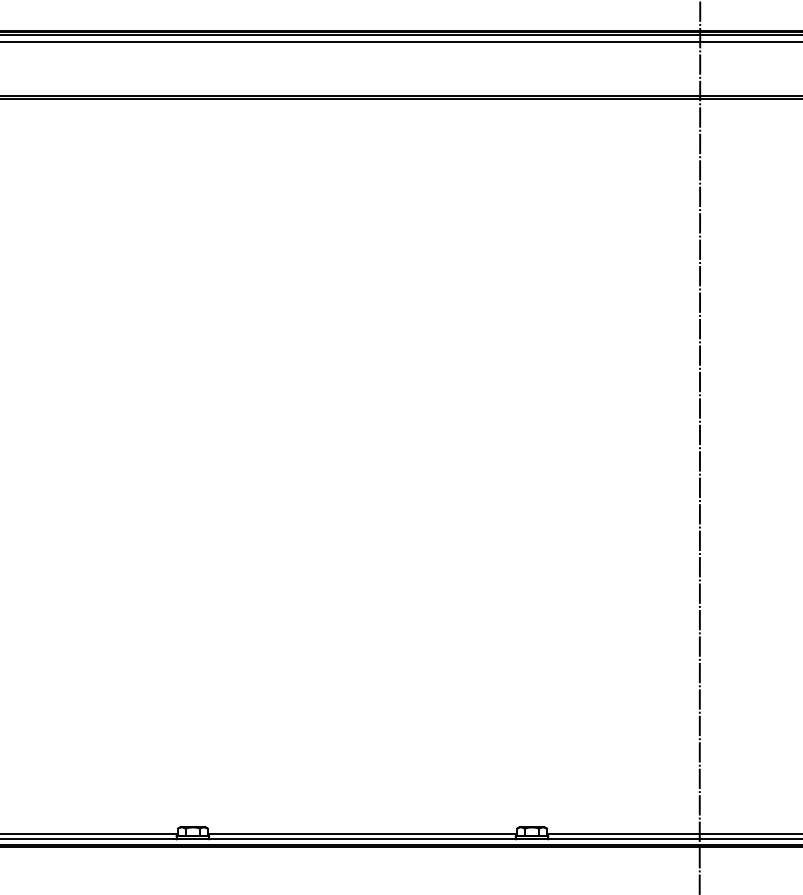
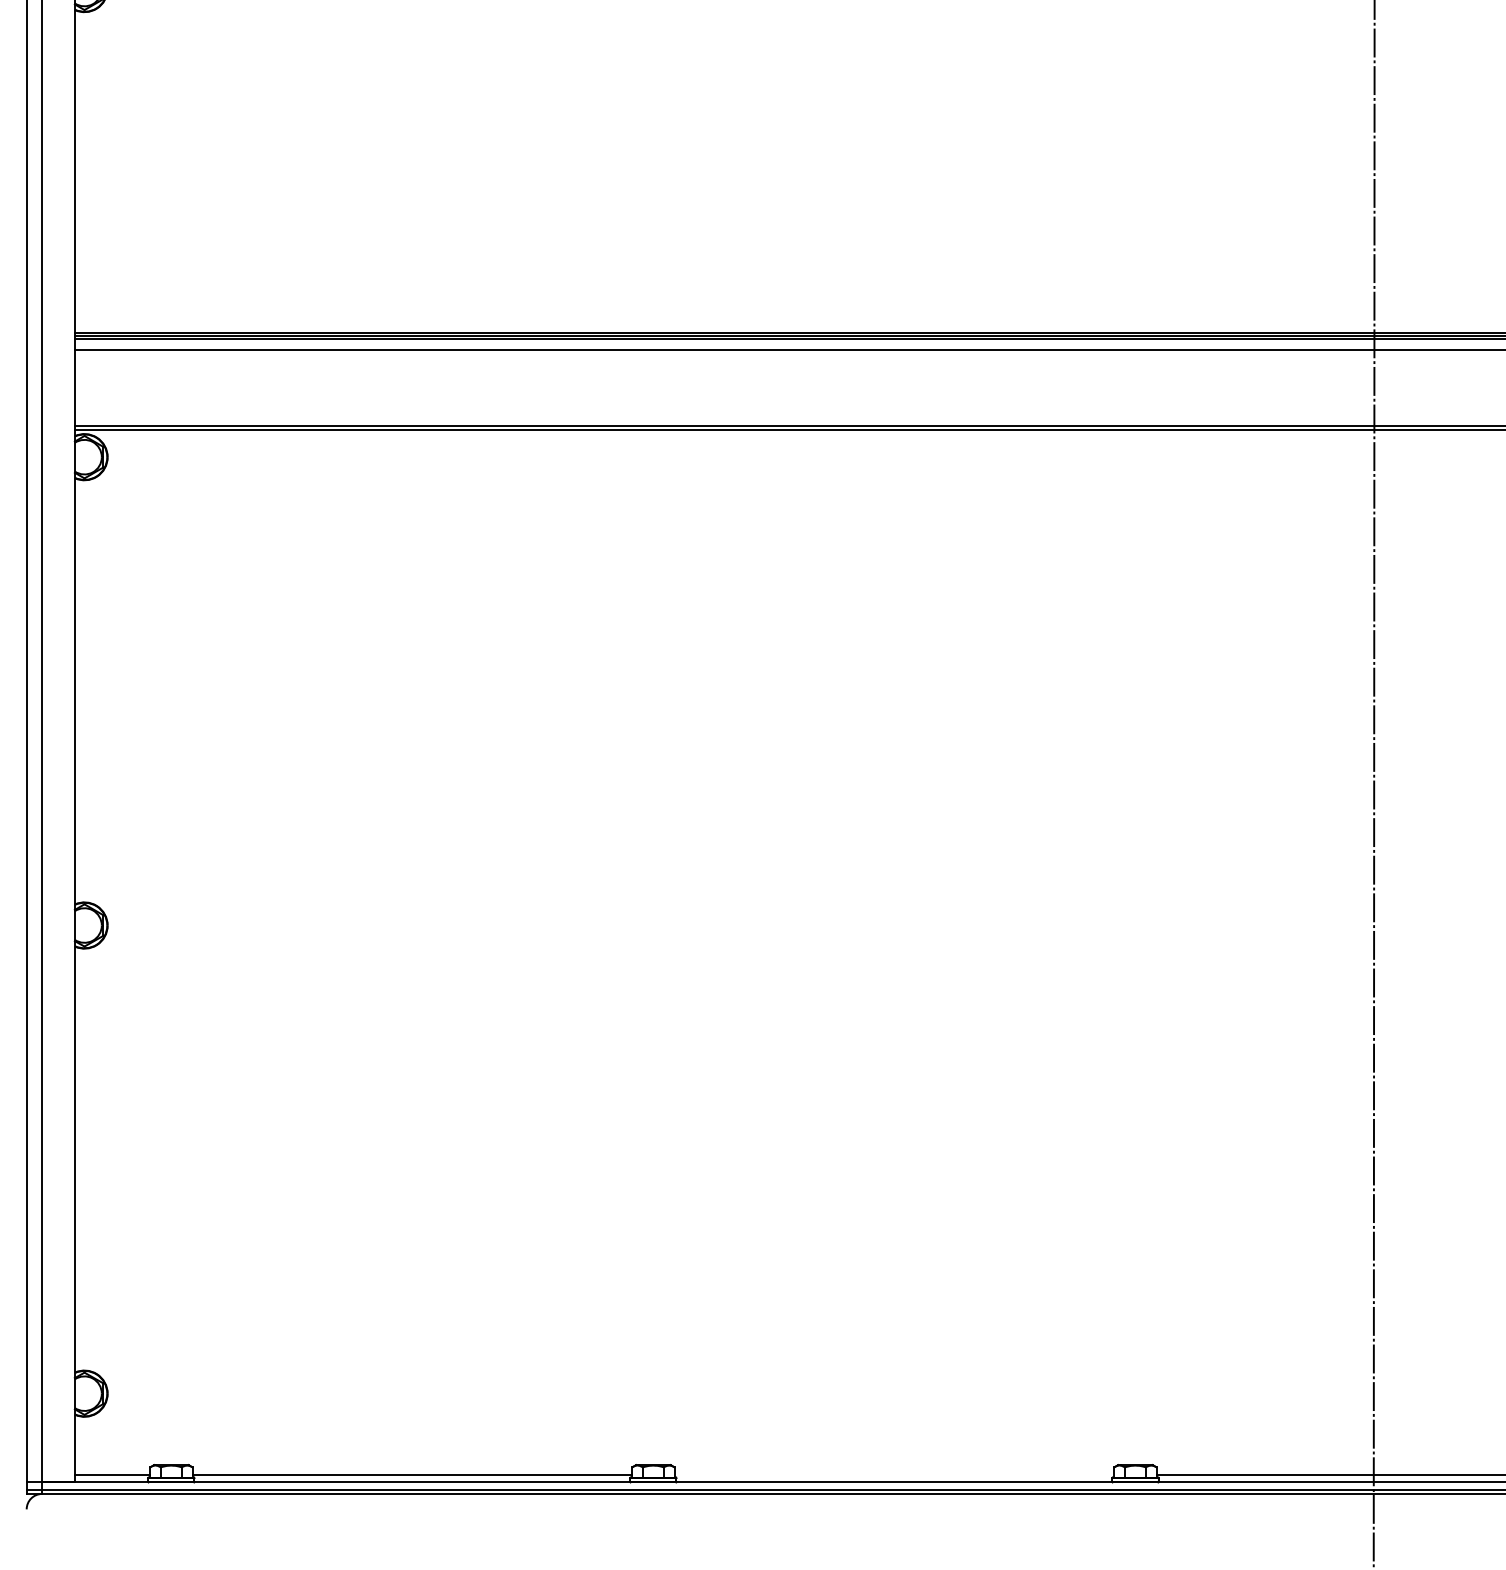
line: (362, 833) -> (894, 1474), removed

